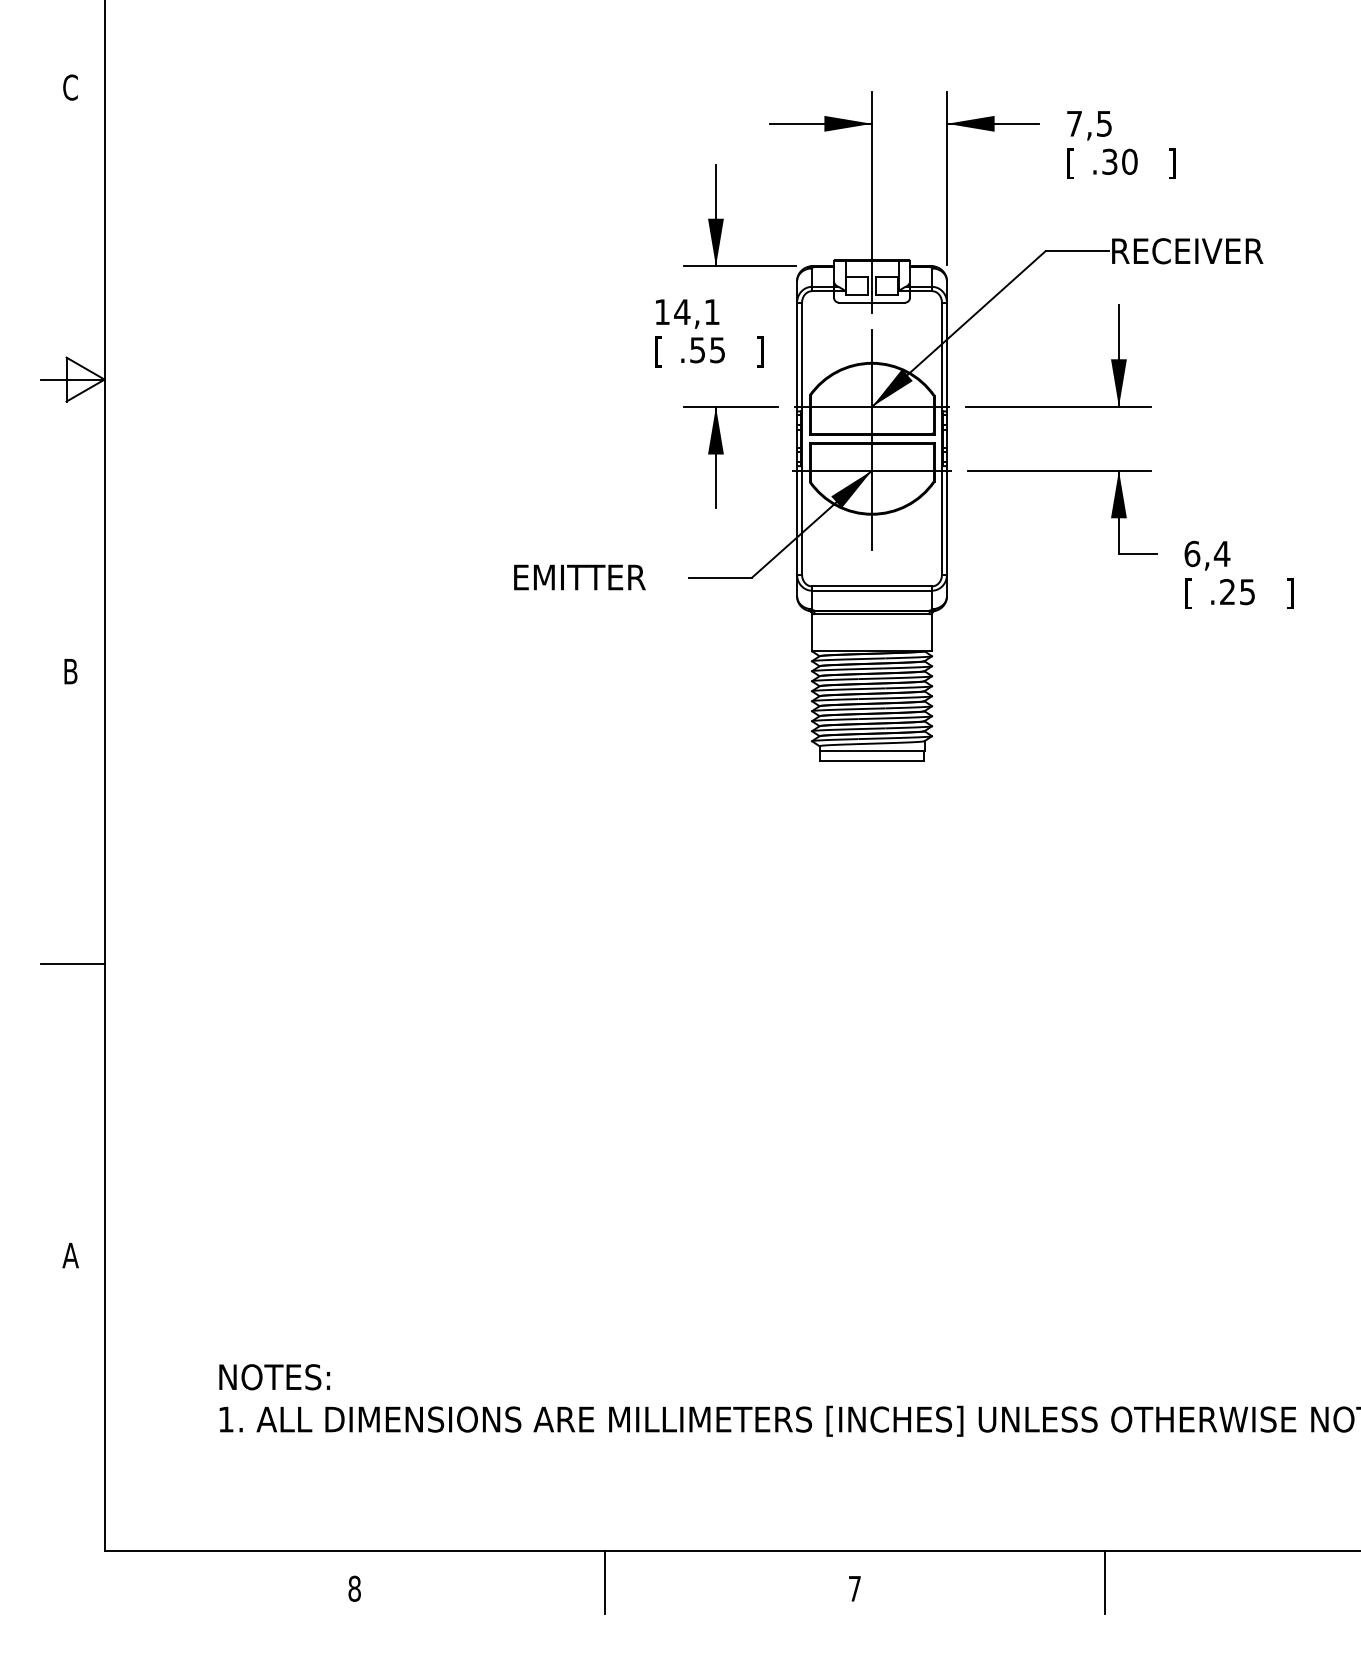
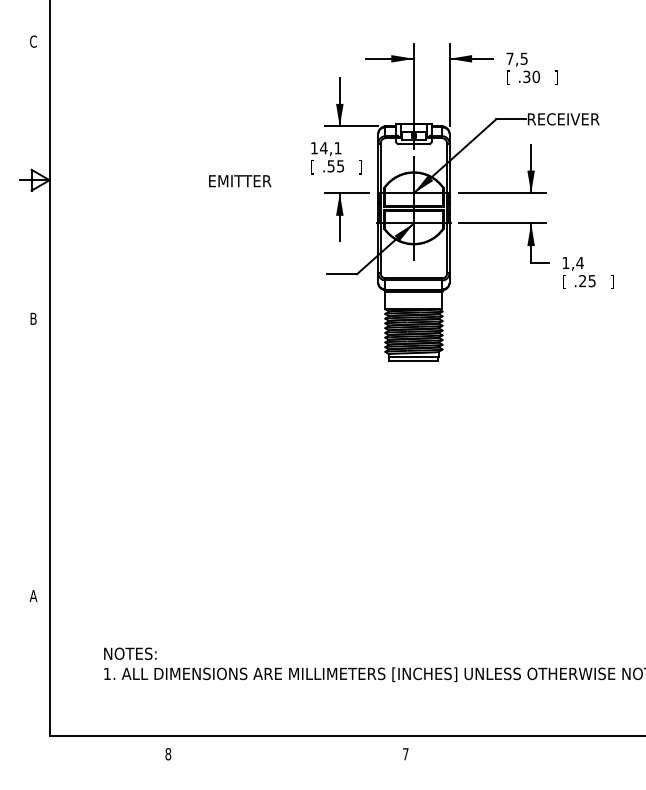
text: (1191, 552) -> (565, 262), 6,4 -> 1,4
text: (580, 578) -> (240, 181), moved
line: (72, 963) -> (34, 457), removed
line: (605, 1583) -> (287, 751), removed
line: (1105, 1583) -> (524, 751), removed

